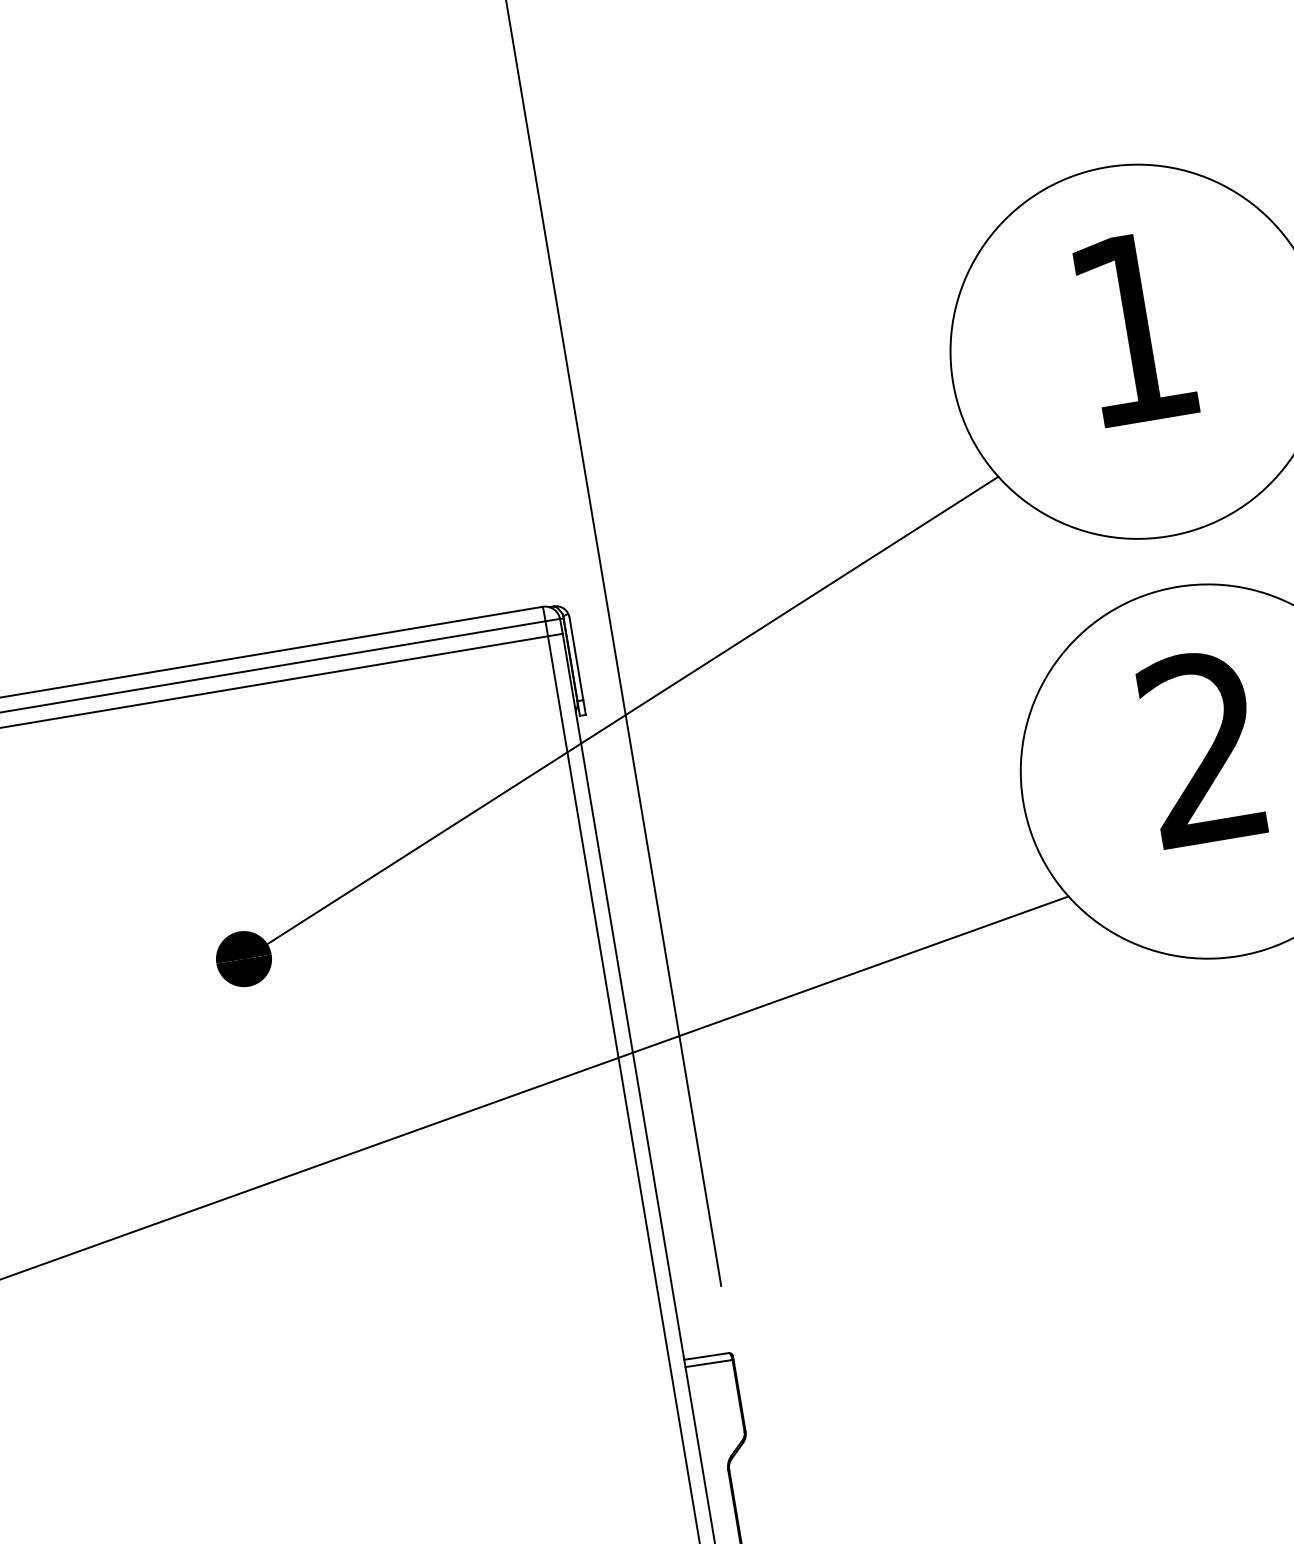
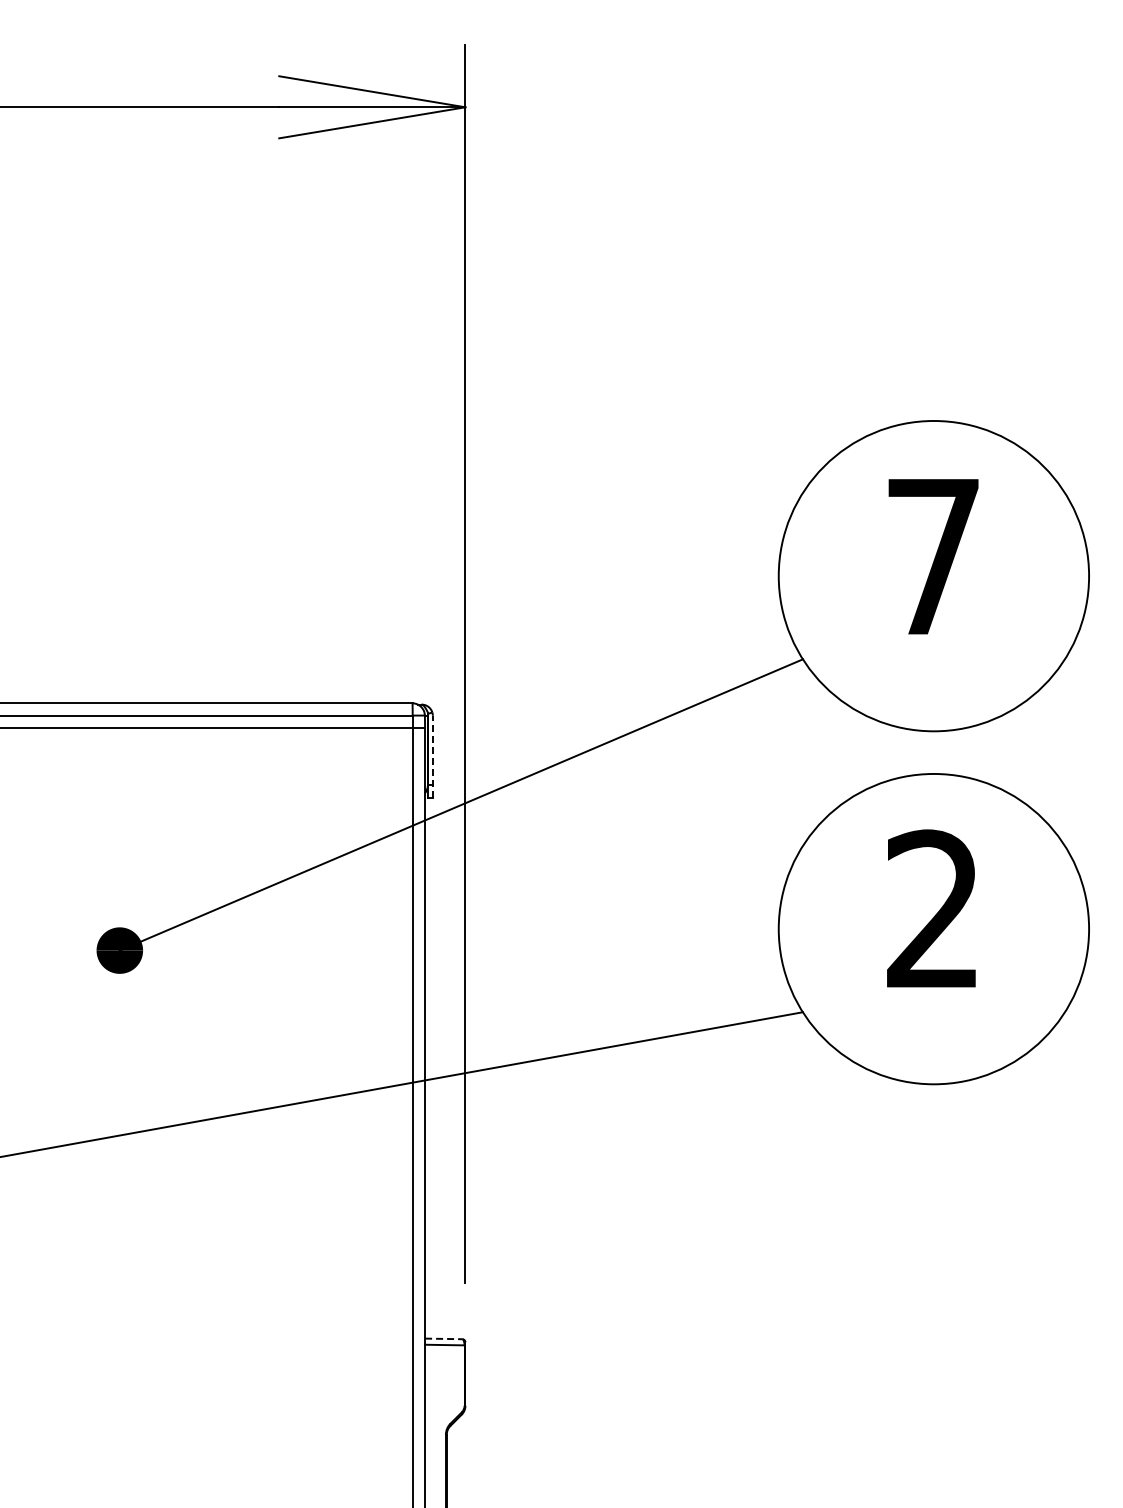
text: (1133, 328) -> (933, 556), 1 -> 7
line: (577, 666) -> (432, 756), solid -> dashed
line: (706, 1356) -> (443, 1338), solid -> dashed

